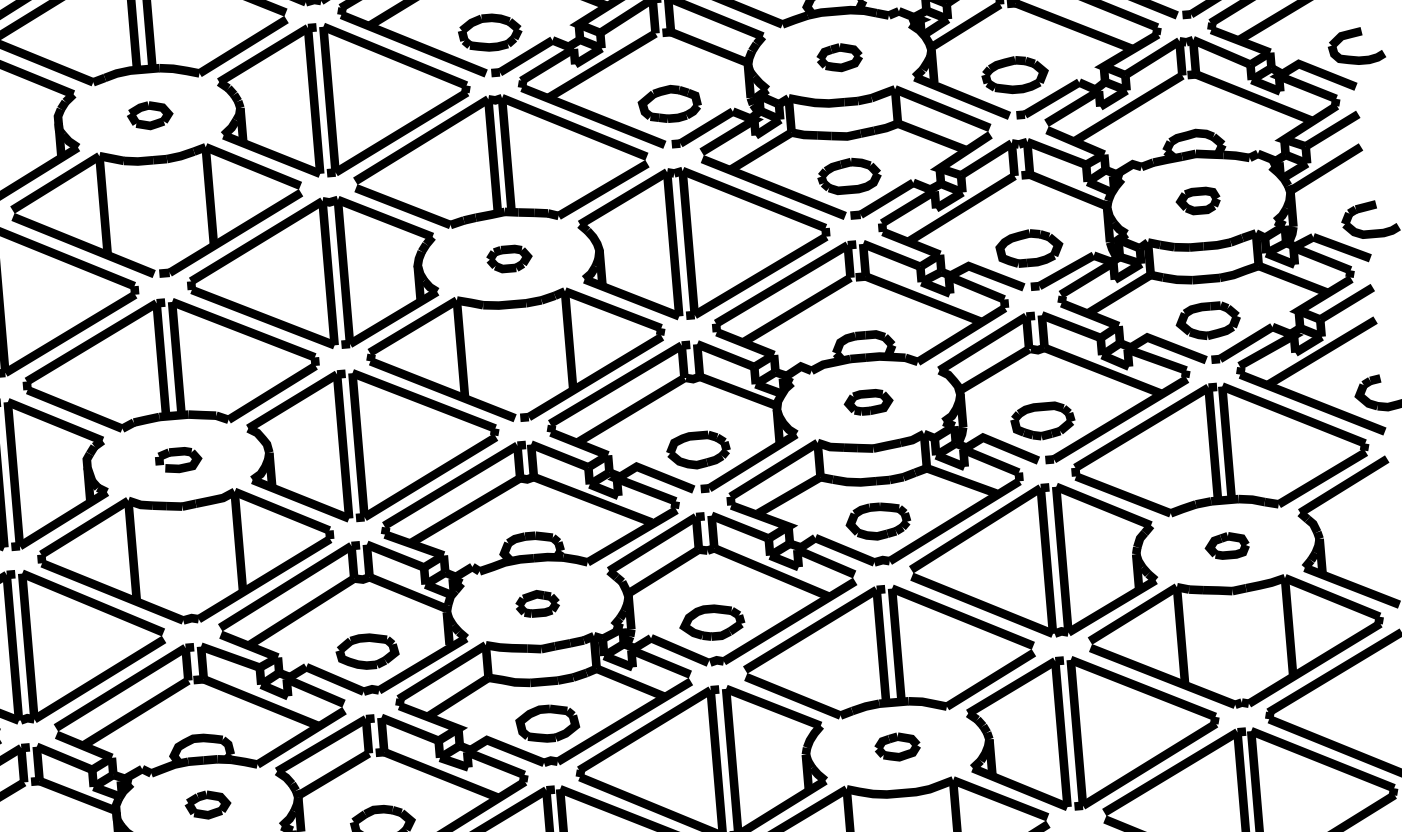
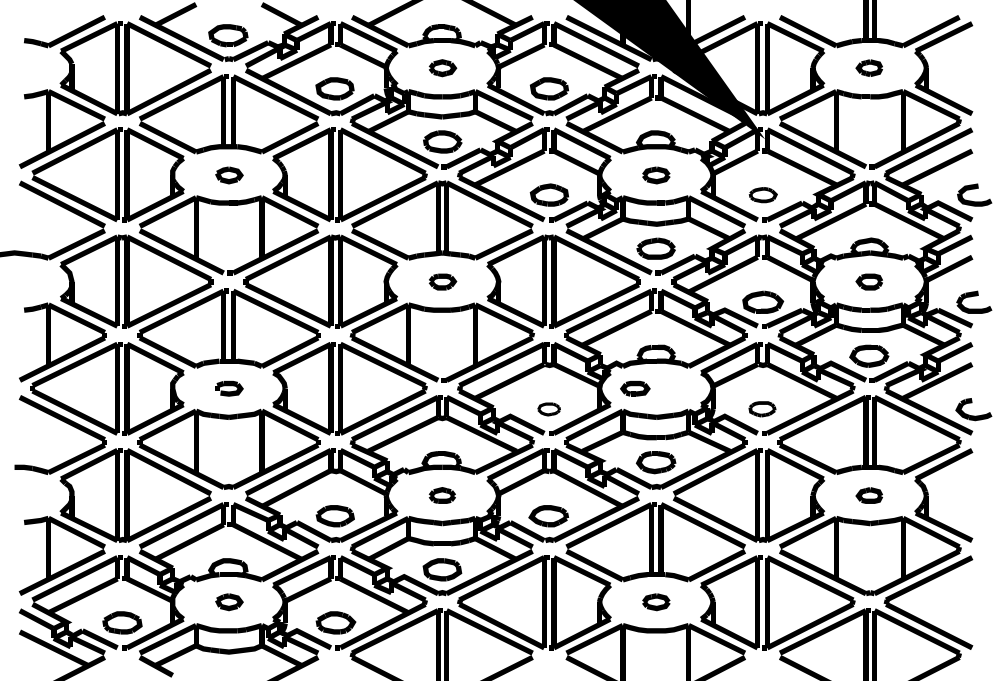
part: (1015, 73) -> (763, 194), size x0.7
part: (868, 401) -> (635, 388), moved
part: (1042, 419) -> (762, 408), size x0.7
part: (697, 450) -> (548, 409), size x0.6

